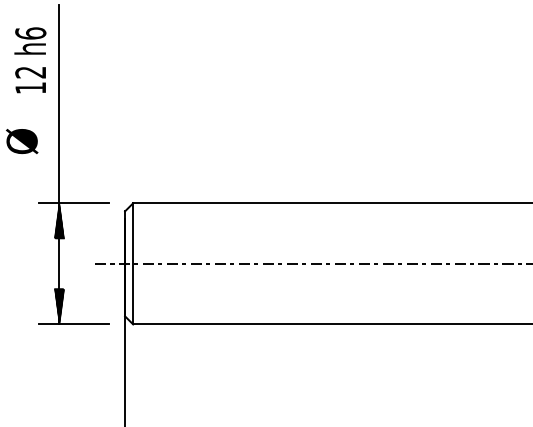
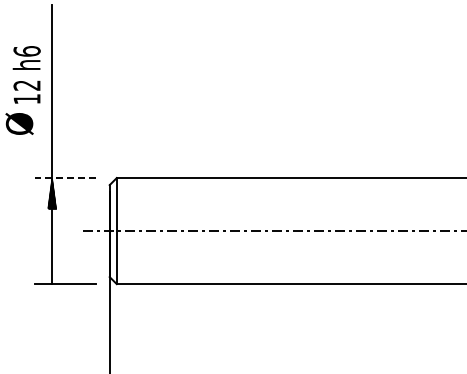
text: (30, 59) -> (26, 74), moved
line: (74, 203) -> (65, 178), solid -> dashed
hatch: (59, 306) -> (52, 268), removed

